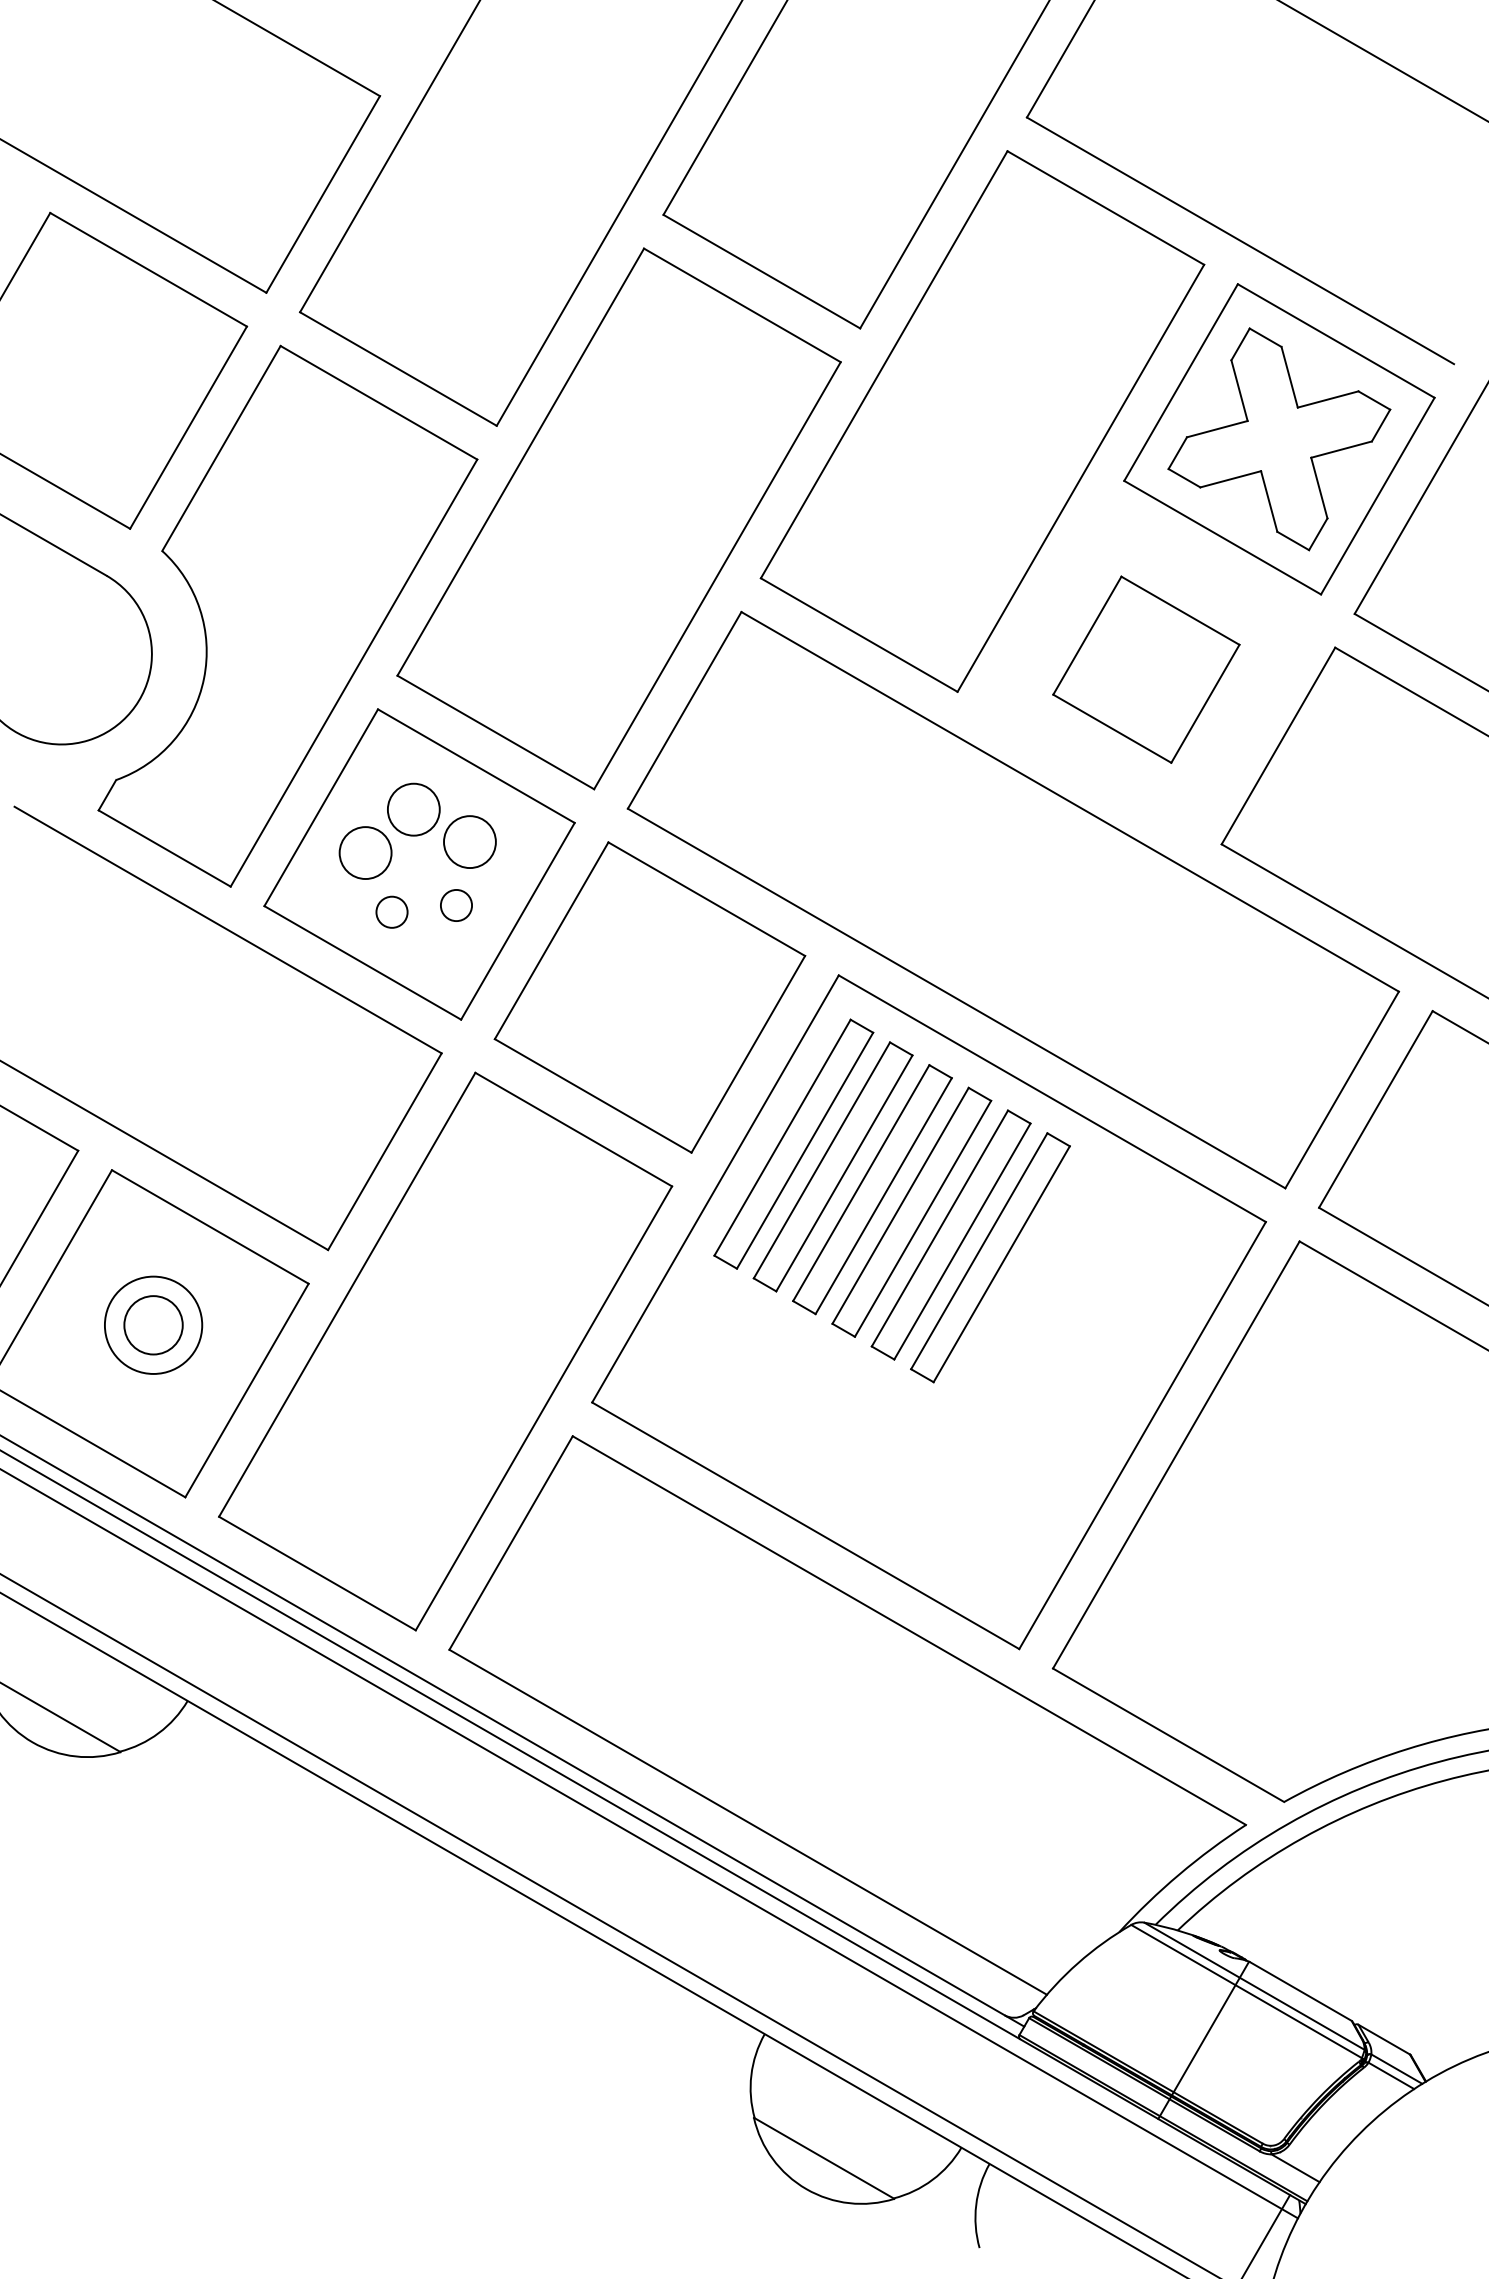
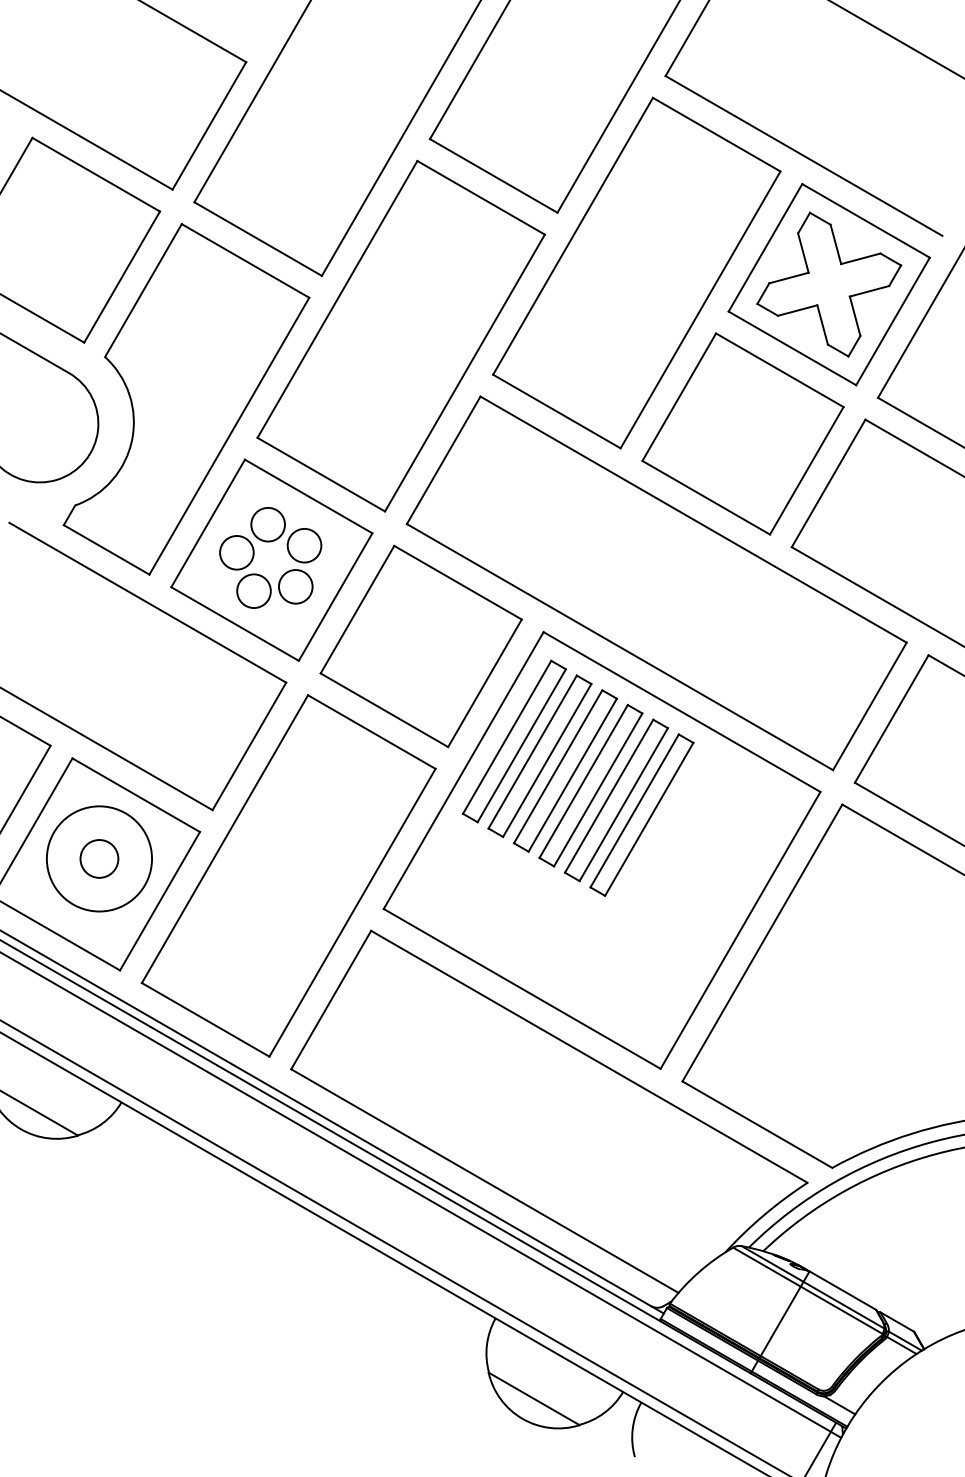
part: (1145, 668) -> (742, 433), size x1.67
circle: (456, 905) -> (295, 586), size x1.67
circle: (391, 912) -> (253, 591), size x1.67
circle: (153, 1324) -> (99, 858), size x1.67

